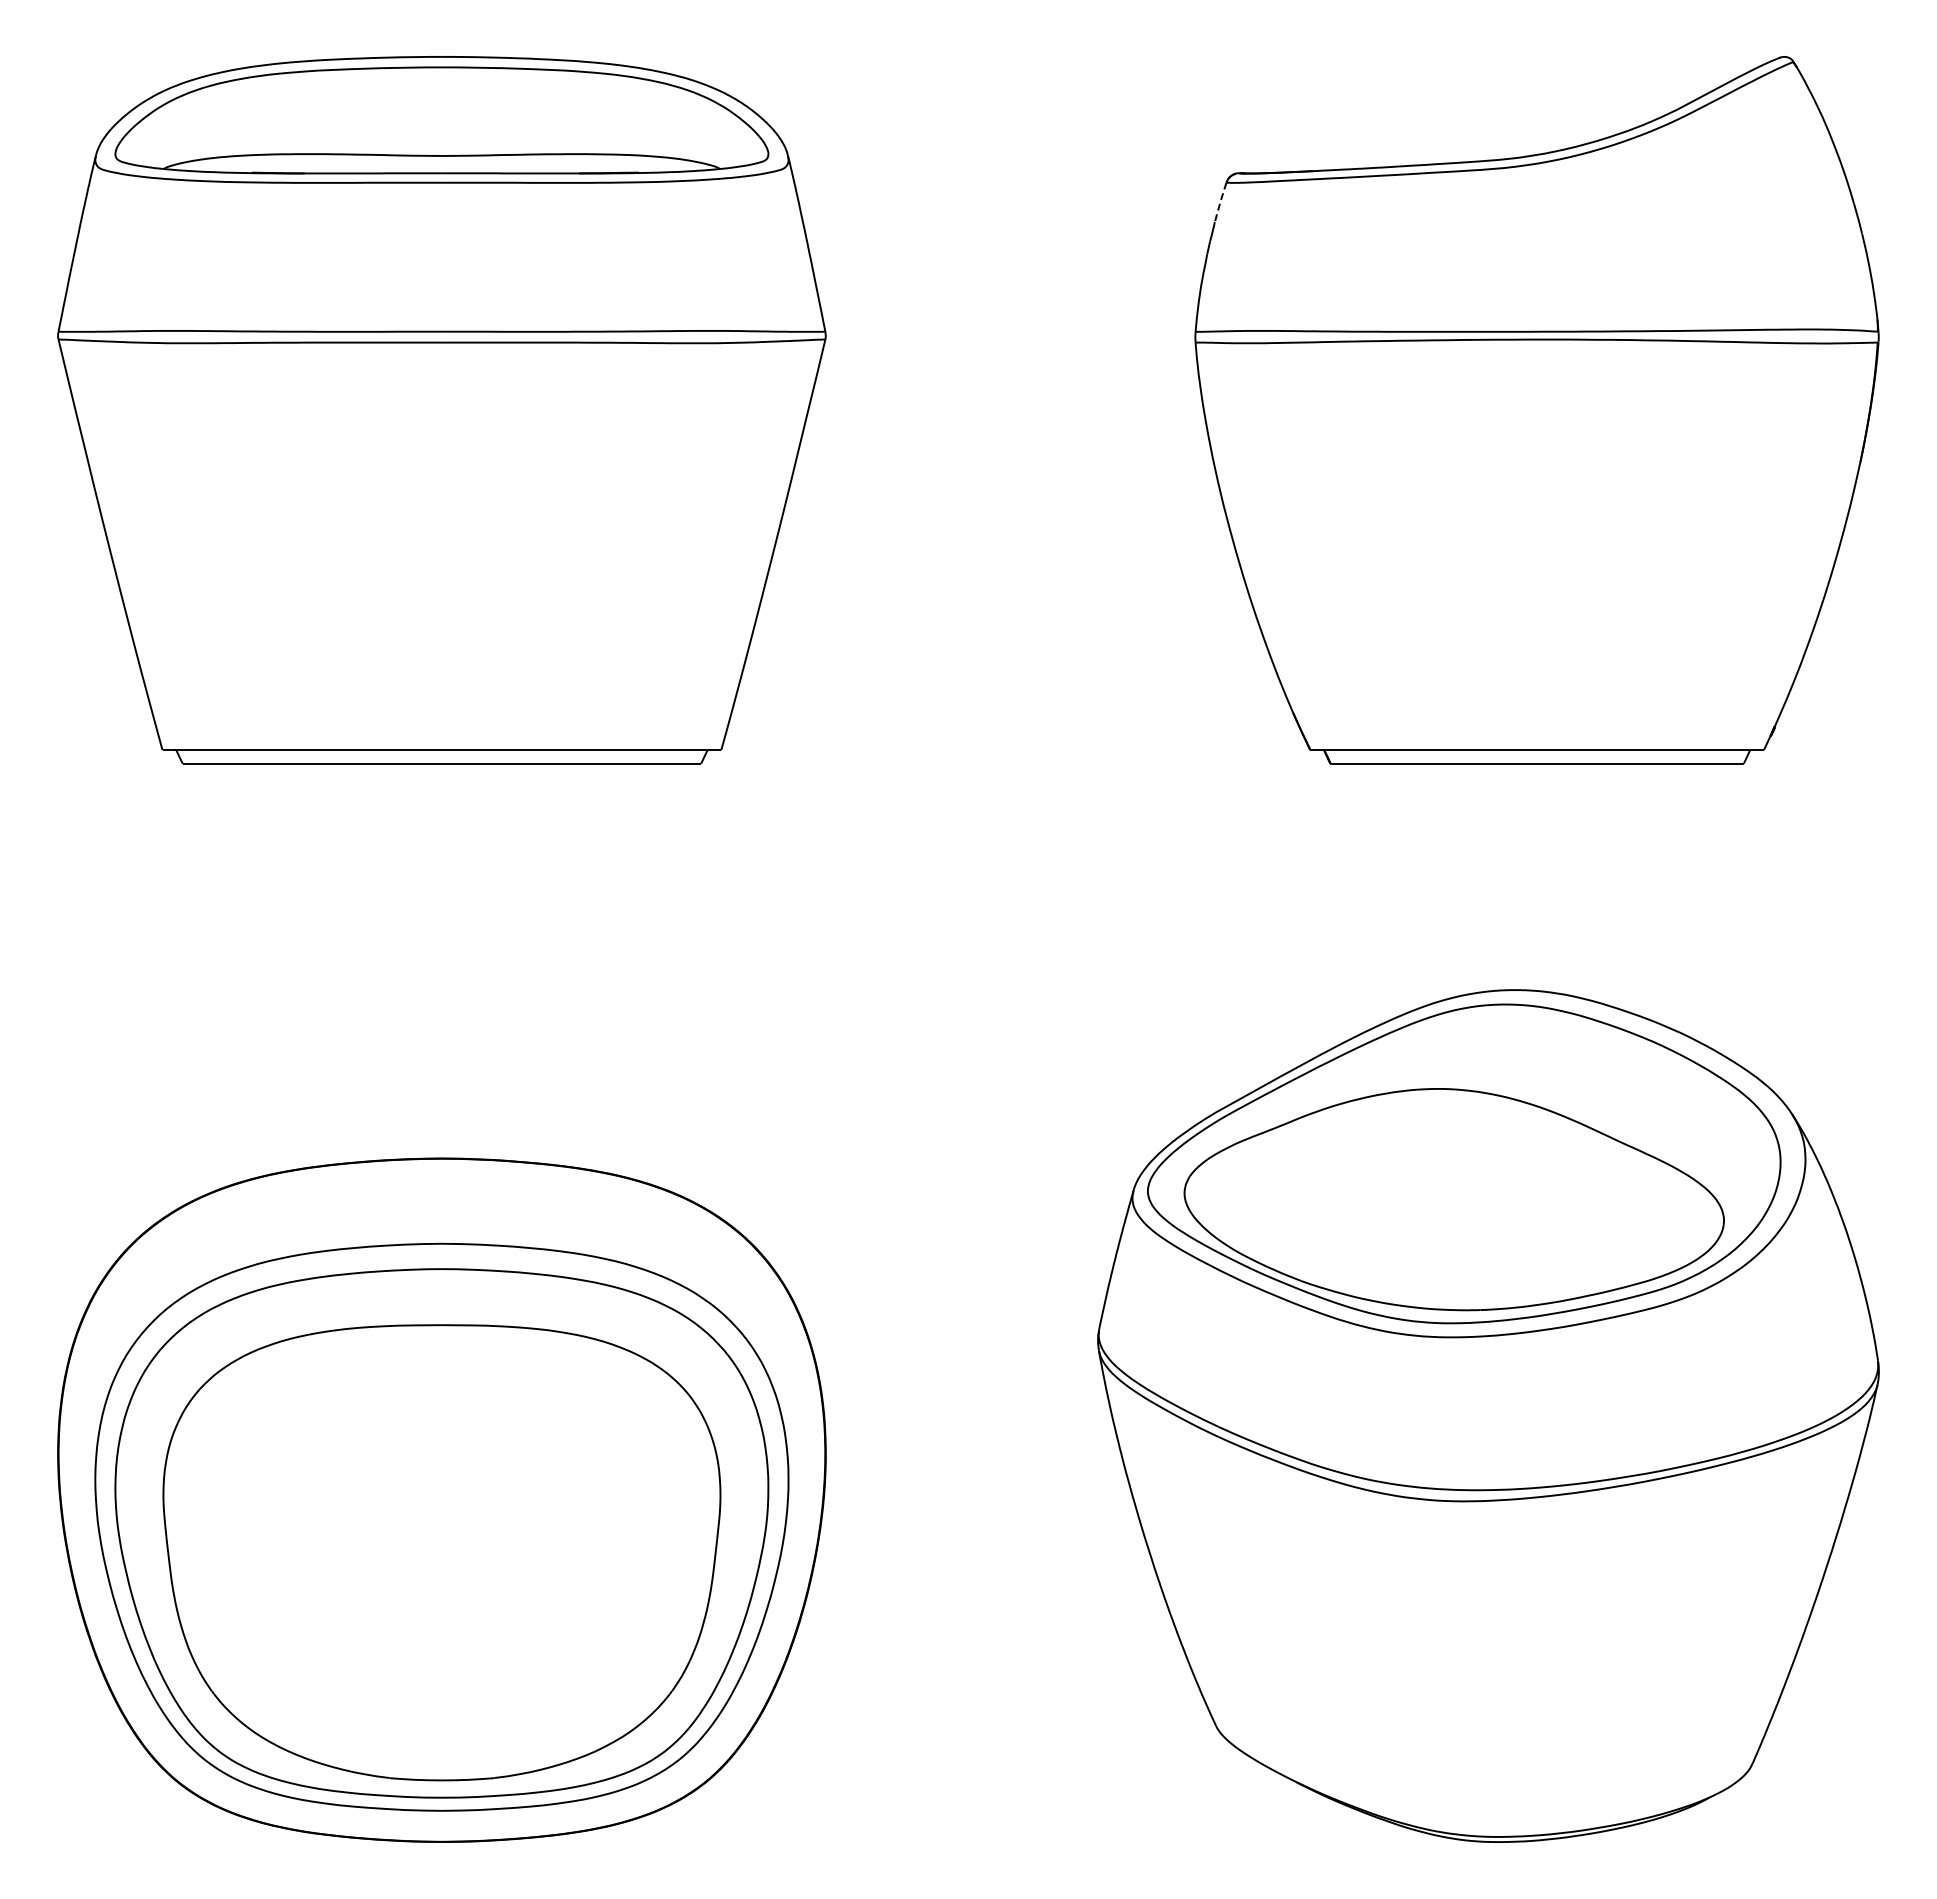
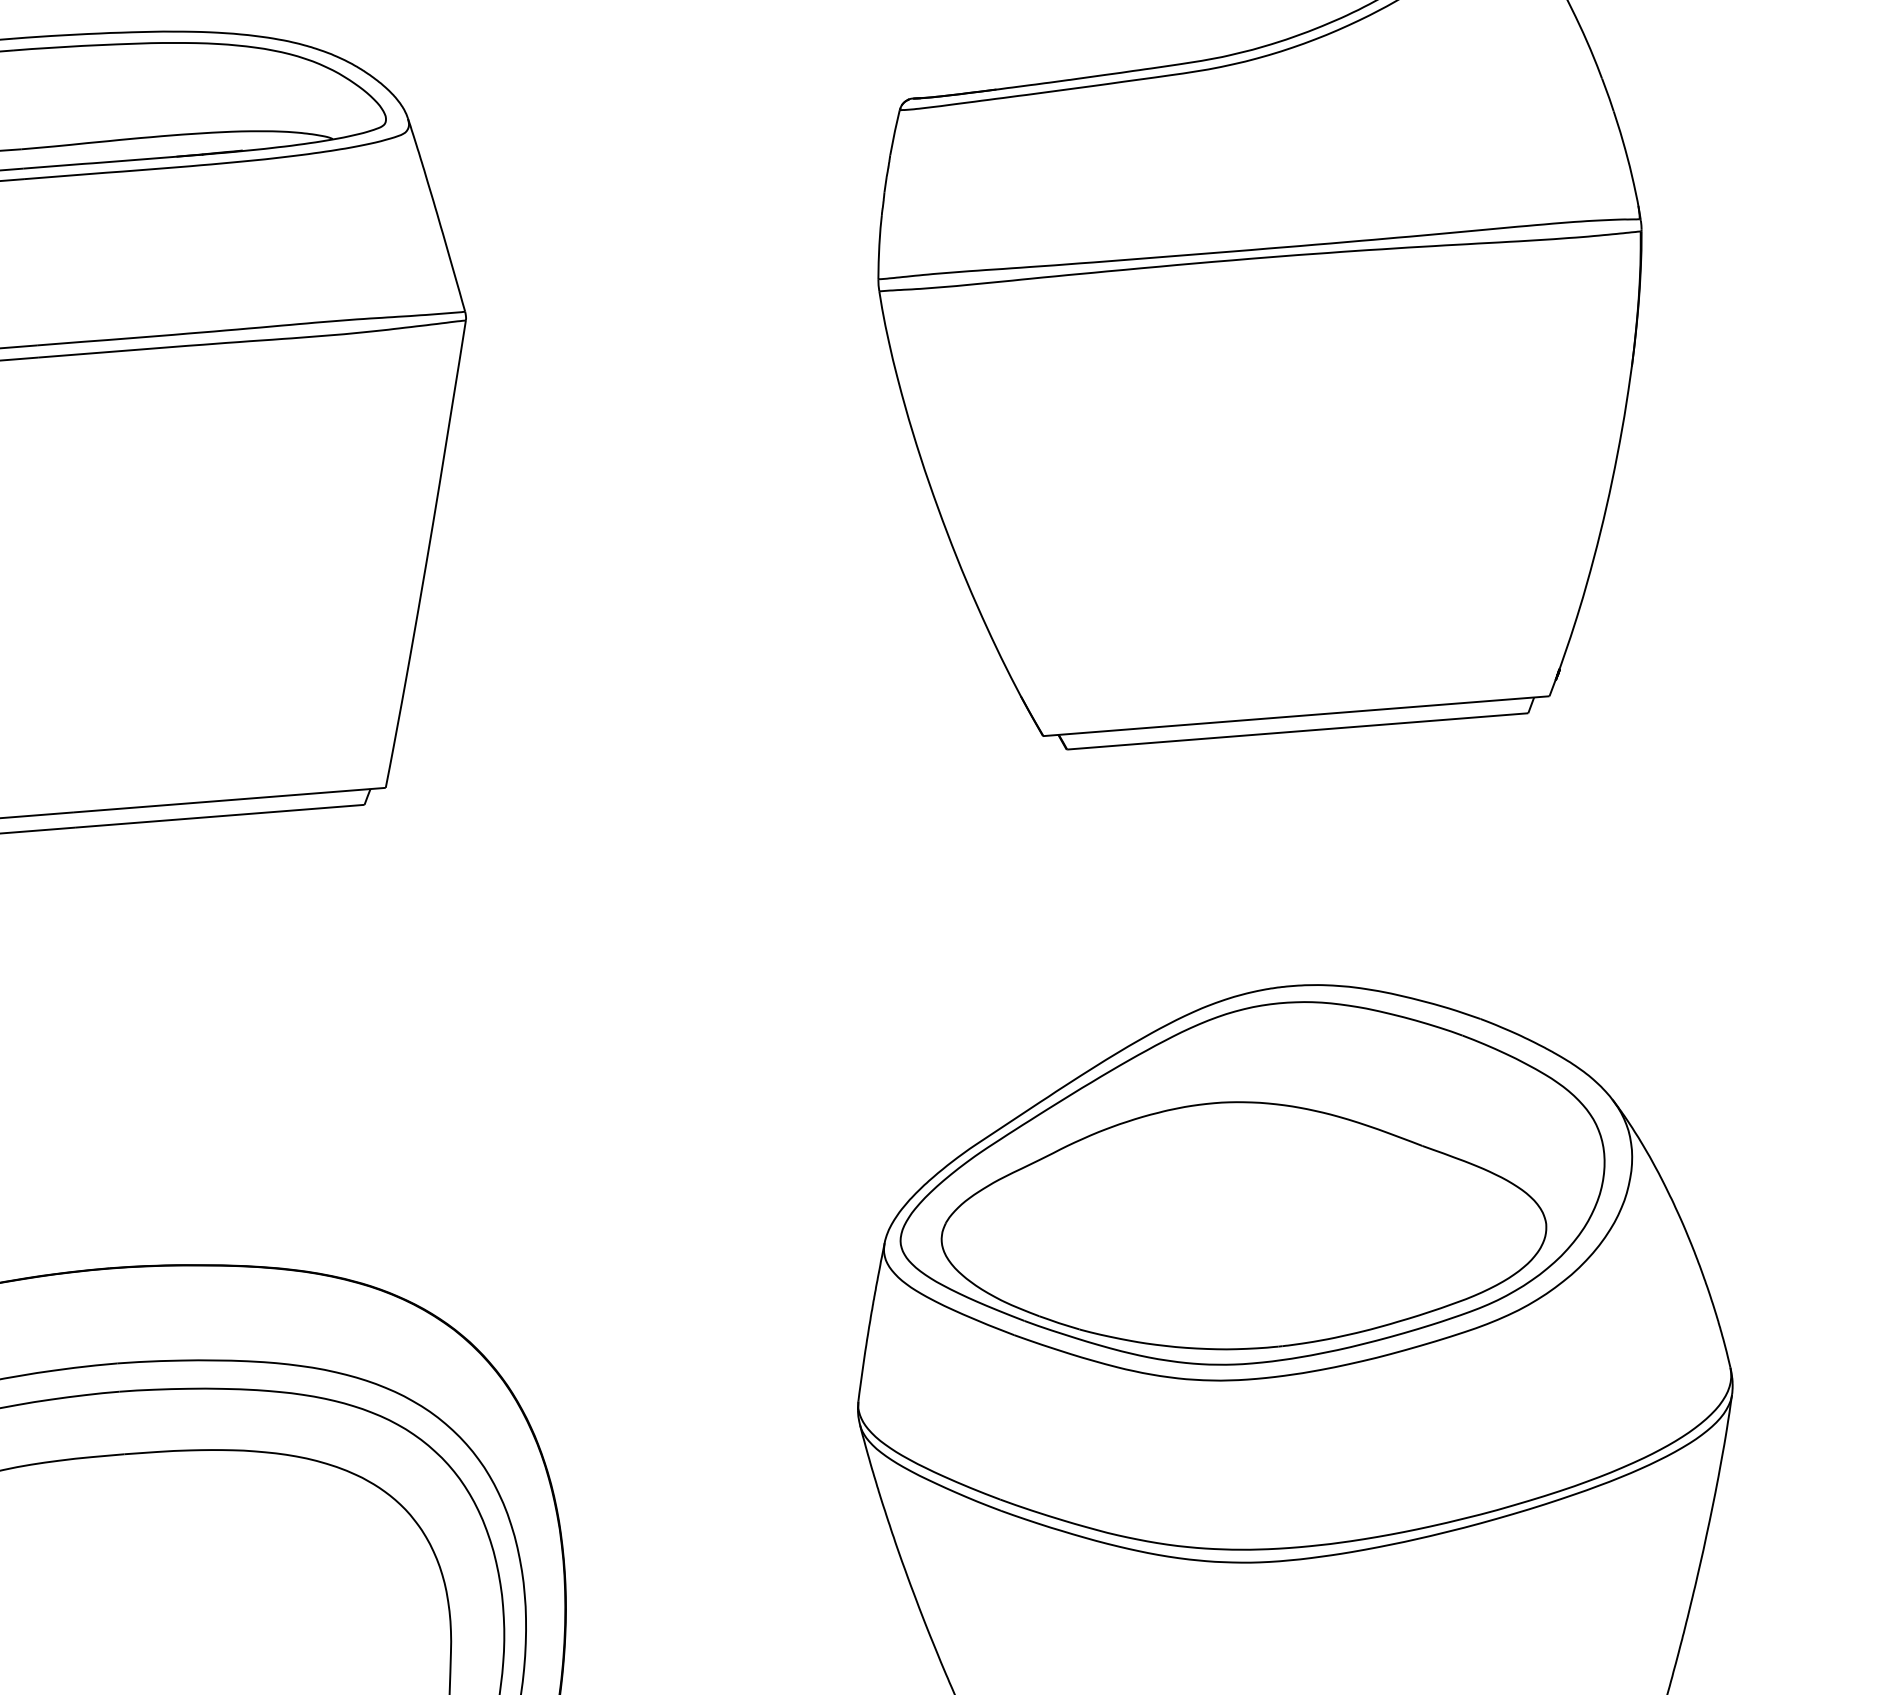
line: (1220, 202) -> (894, 132), dashed -> solid

